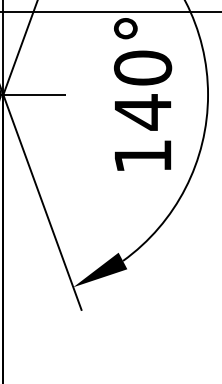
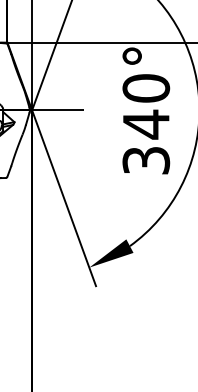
text: (143, 156) -> (146, 160), 140° -> 340°

